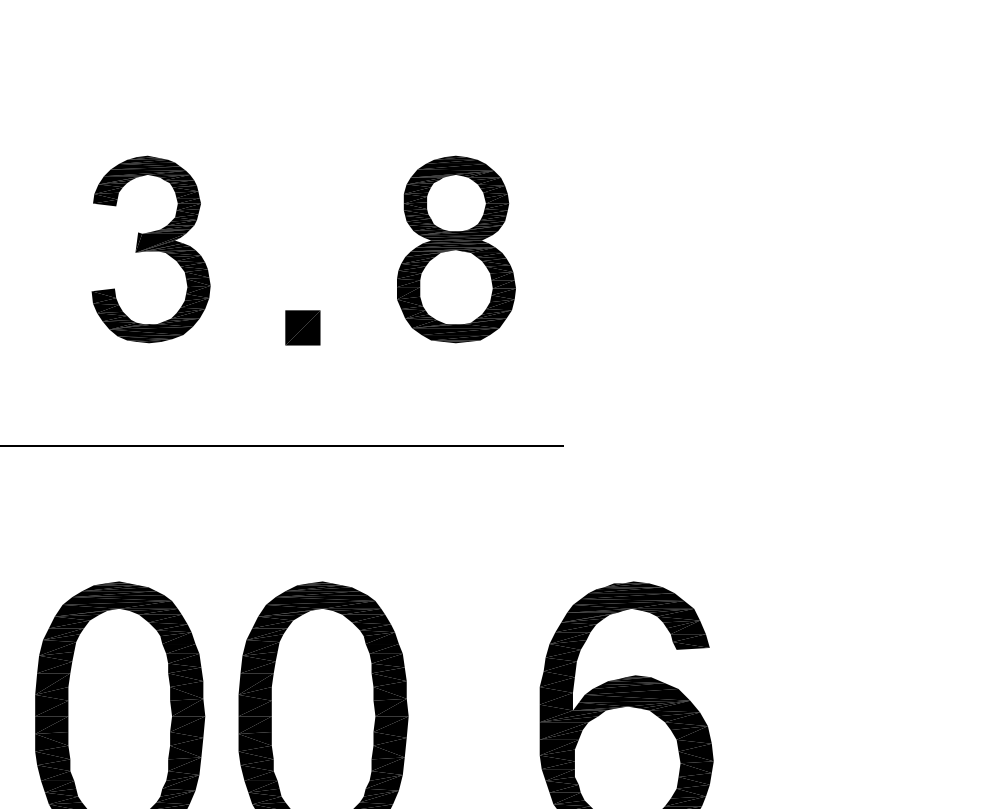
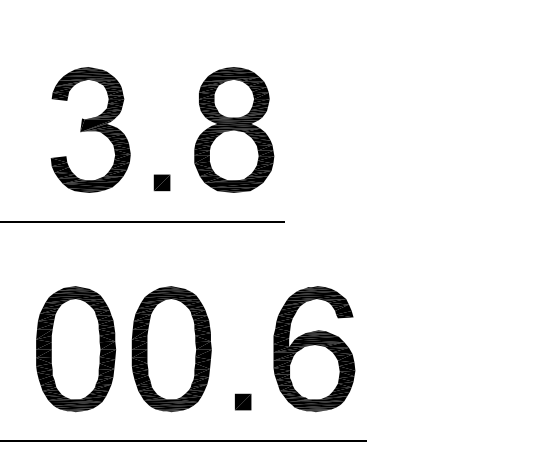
part: (150, 248) -> (90, 129), size x1.43
part: (456, 248) -> (234, 129), size x1.43
part: (301, 327) -> (161, 182), moved

